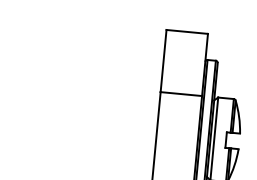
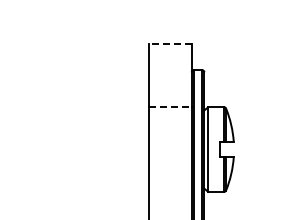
line: (187, 31) -> (170, 43), solid -> dashed
line: (182, 94) -> (171, 107), solid -> dashed

